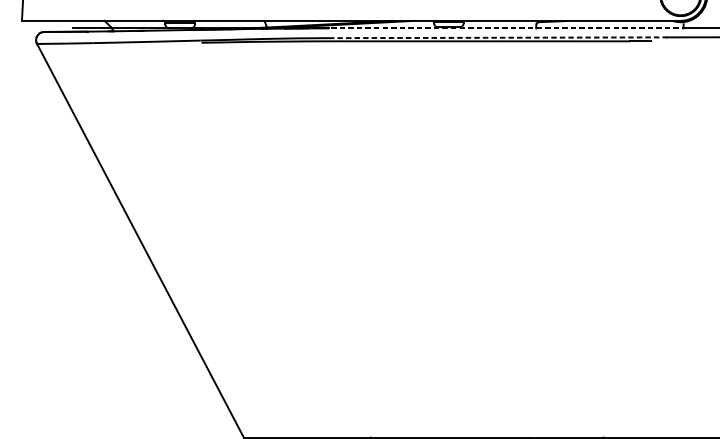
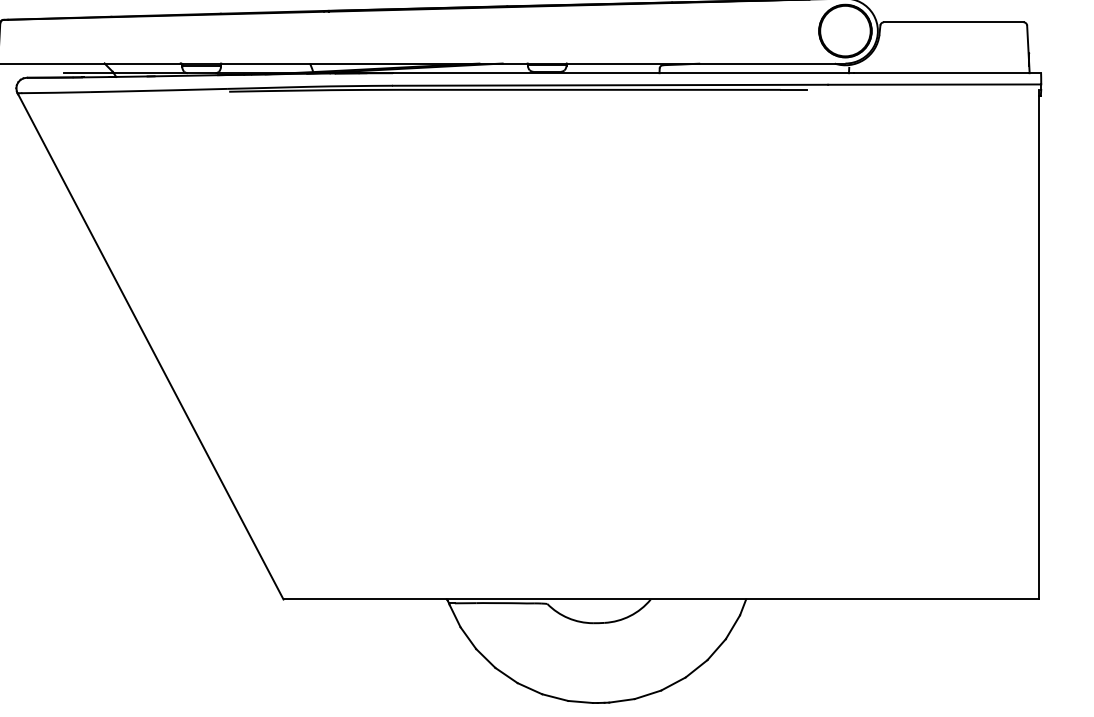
line: (507, 28) -> (622, 73), dashed -> solid
line: (498, 37) -> (610, 85), dashed -> solid

